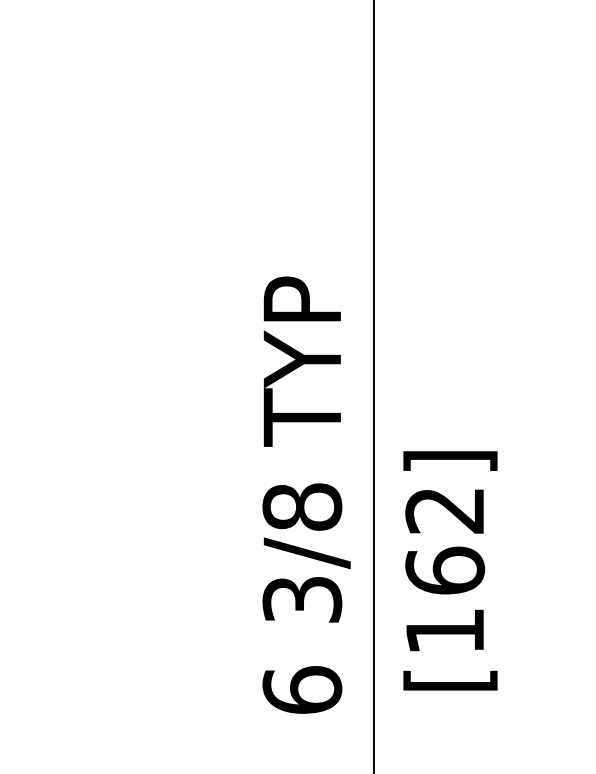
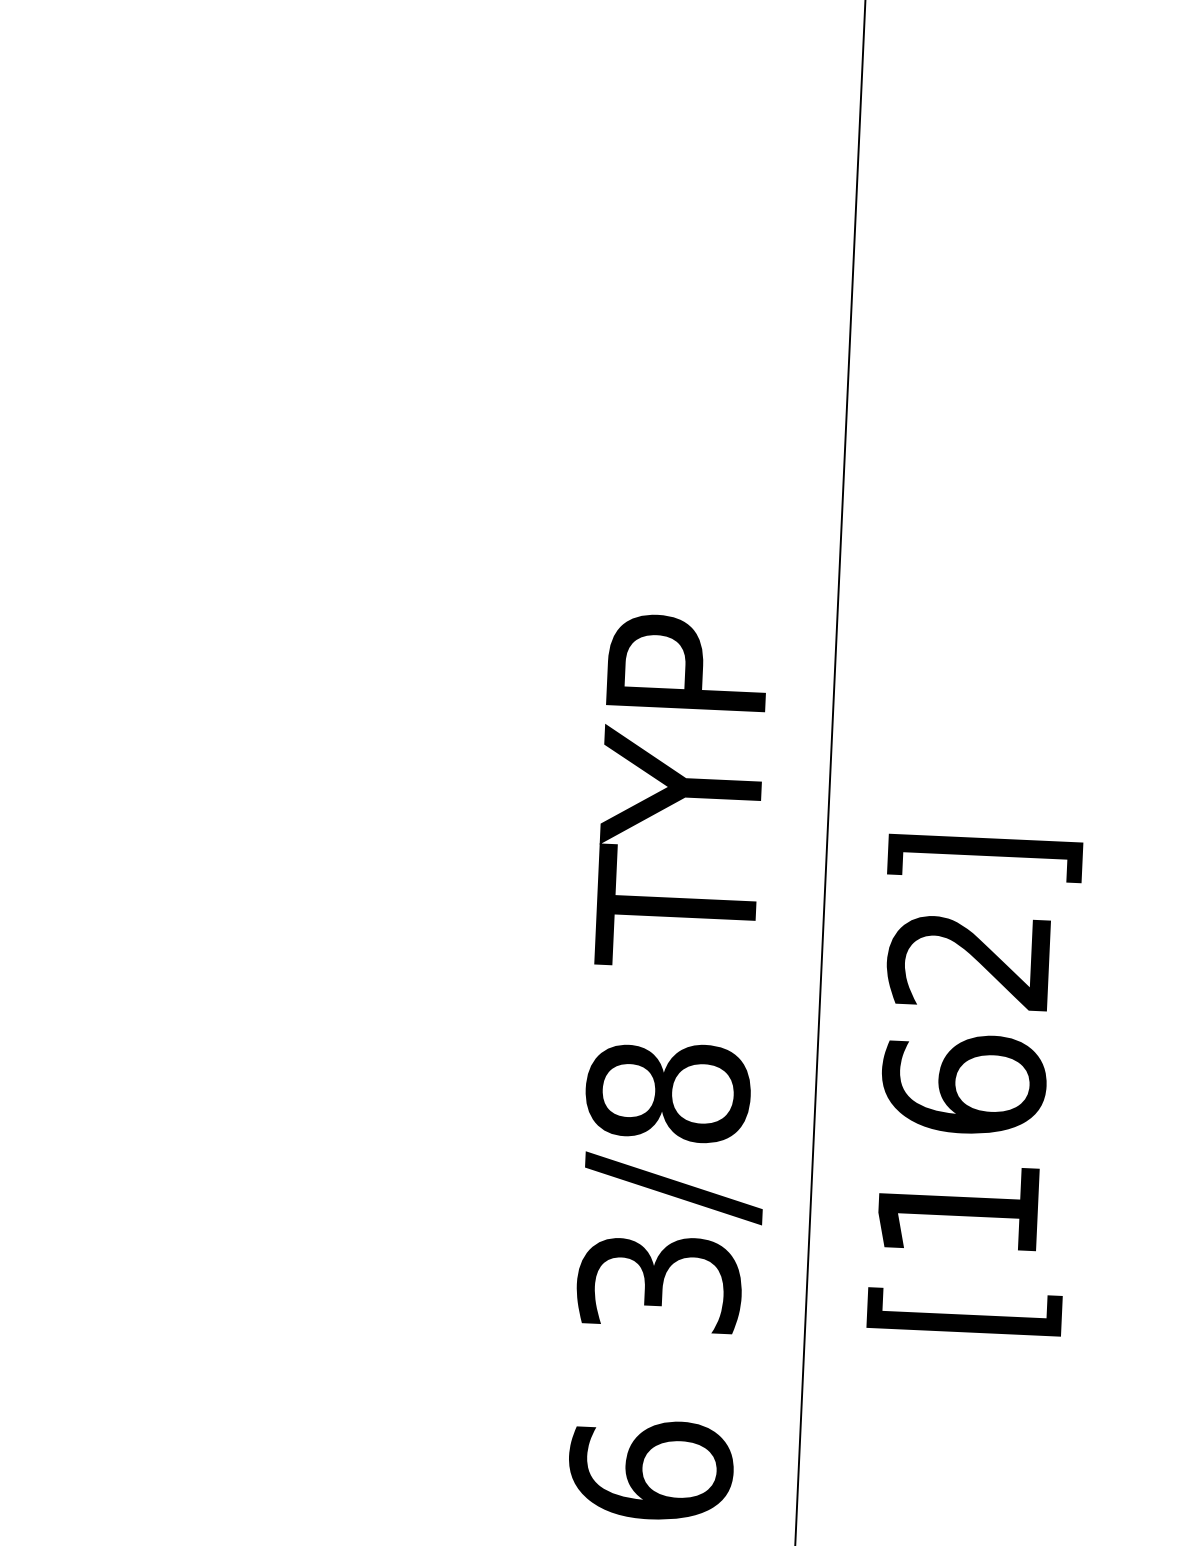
text: (450, 570) -> (974, 1084), moved

